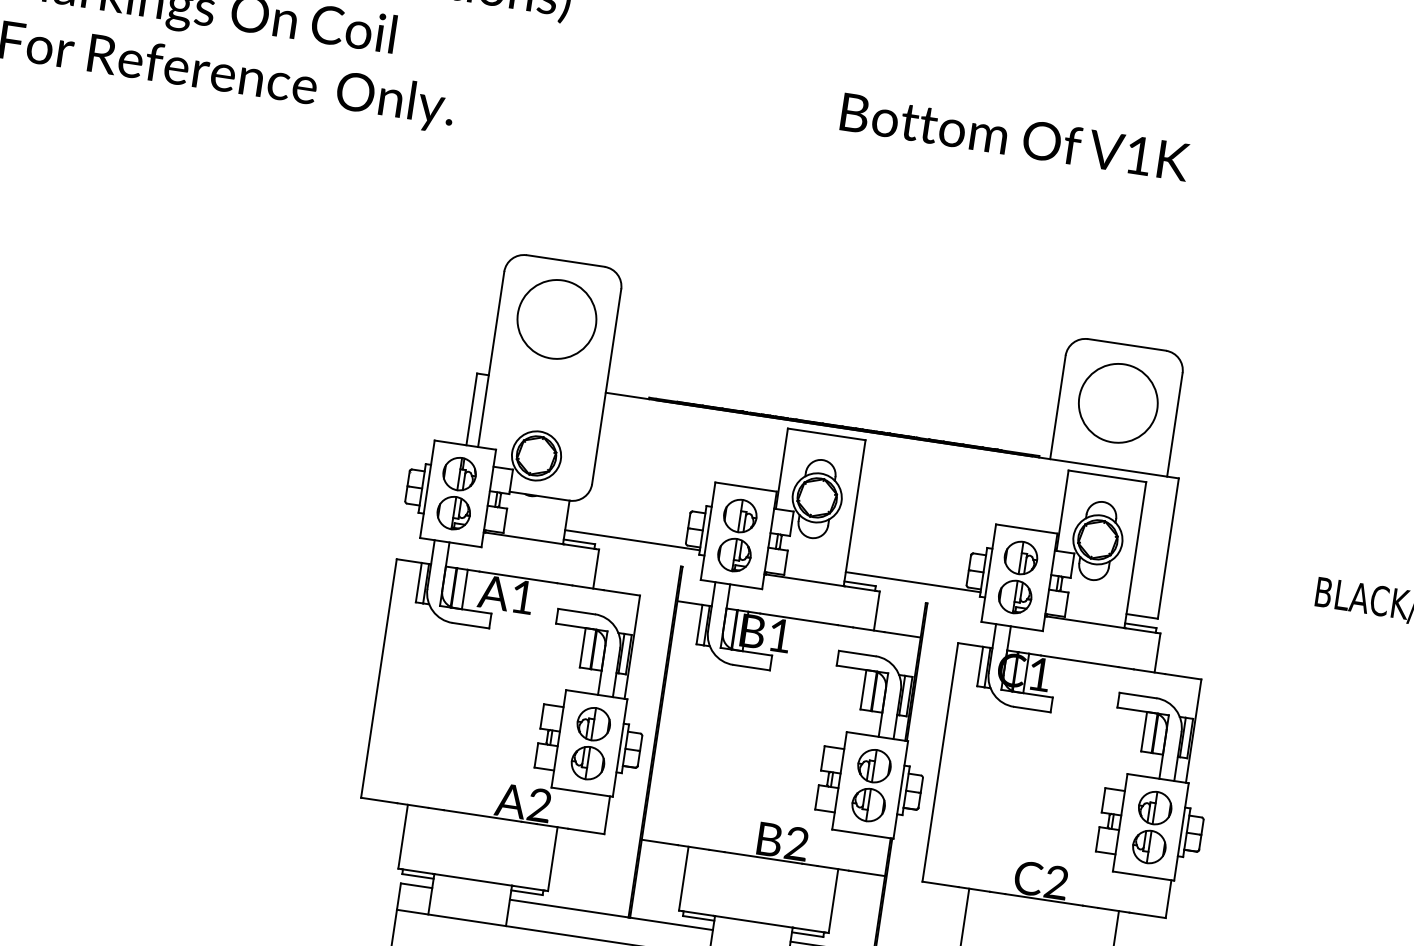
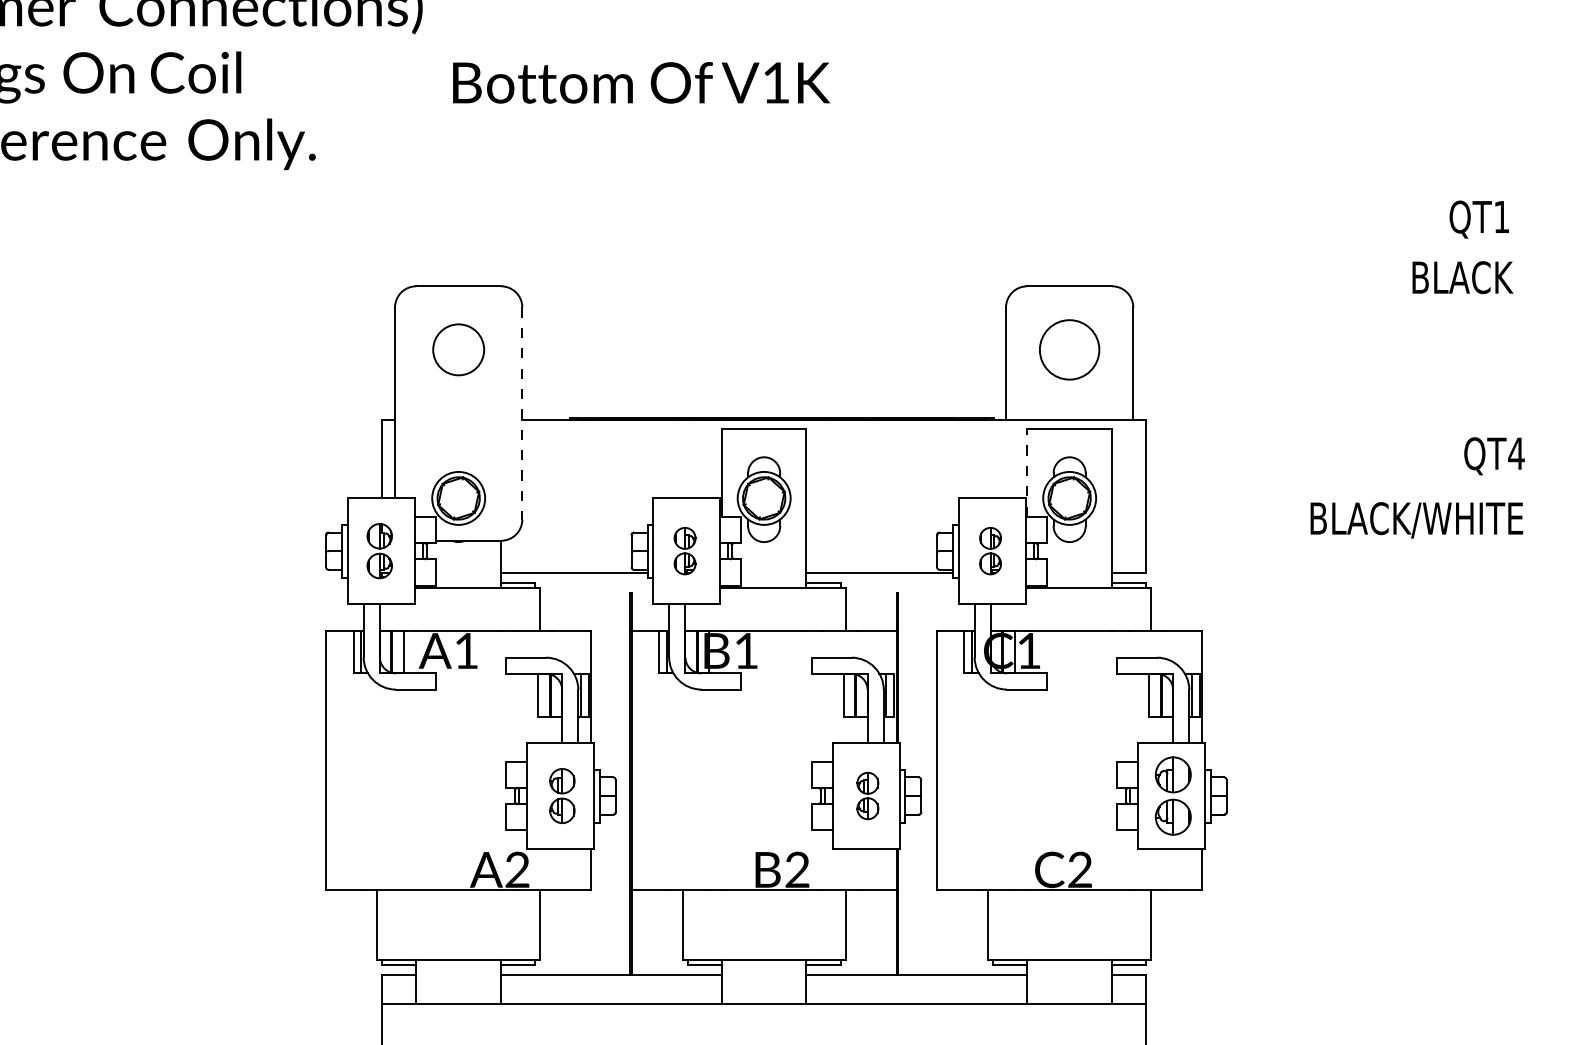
text: (1015, 136) -> (641, 82), moved
circle: (556, 319) -> (458, 349), size x0.6
line: (606, 387) -> (522, 414), solid -> dashed
circle: (1118, 402) -> (1069, 349), size x0.7
part: (456, 492) -> (379, 550), size x0.7
line: (1062, 511) -> (1027, 473), solid -> dashed
part: (736, 534) -> (684, 550), size x0.6
part: (1018, 576) -> (990, 550), size x0.6
part: (591, 743) -> (562, 795), size x0.7
part: (871, 785) -> (867, 795), size x0.6

